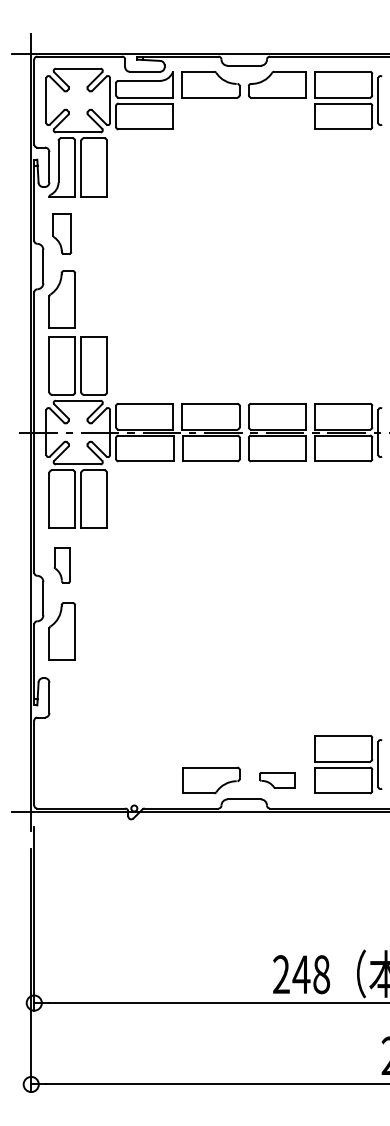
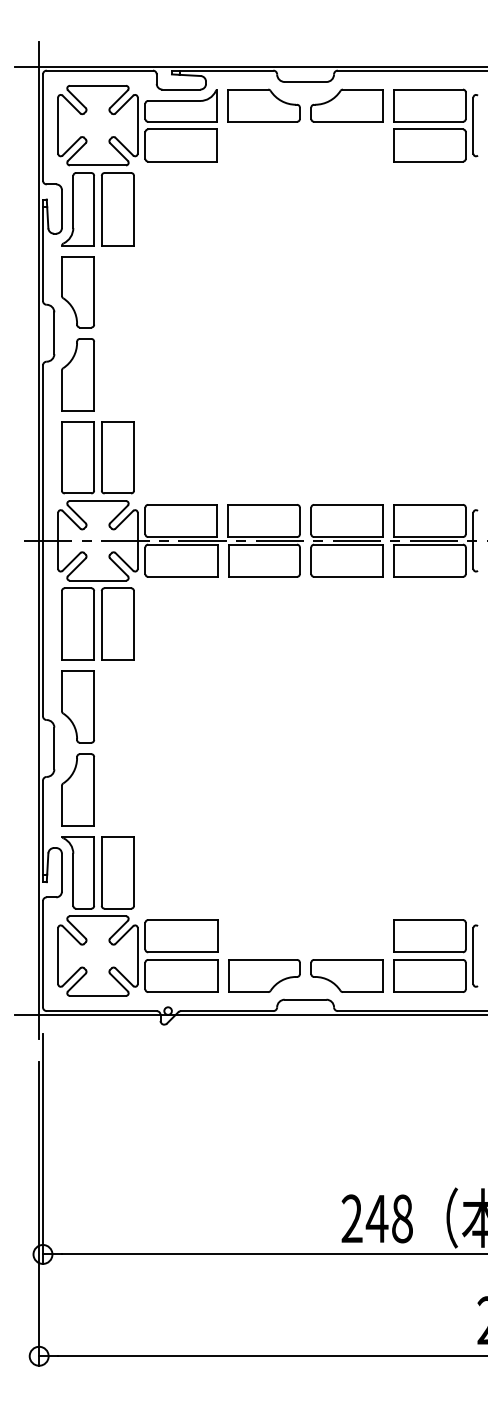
part: (61, 234) -> (77, 292), size x1.43
part: (61, 564) -> (77, 706), size x1.67
part: (103, 733) -> (129, 917), added
part: (276, 780) -> (346, 975), size x1.67

